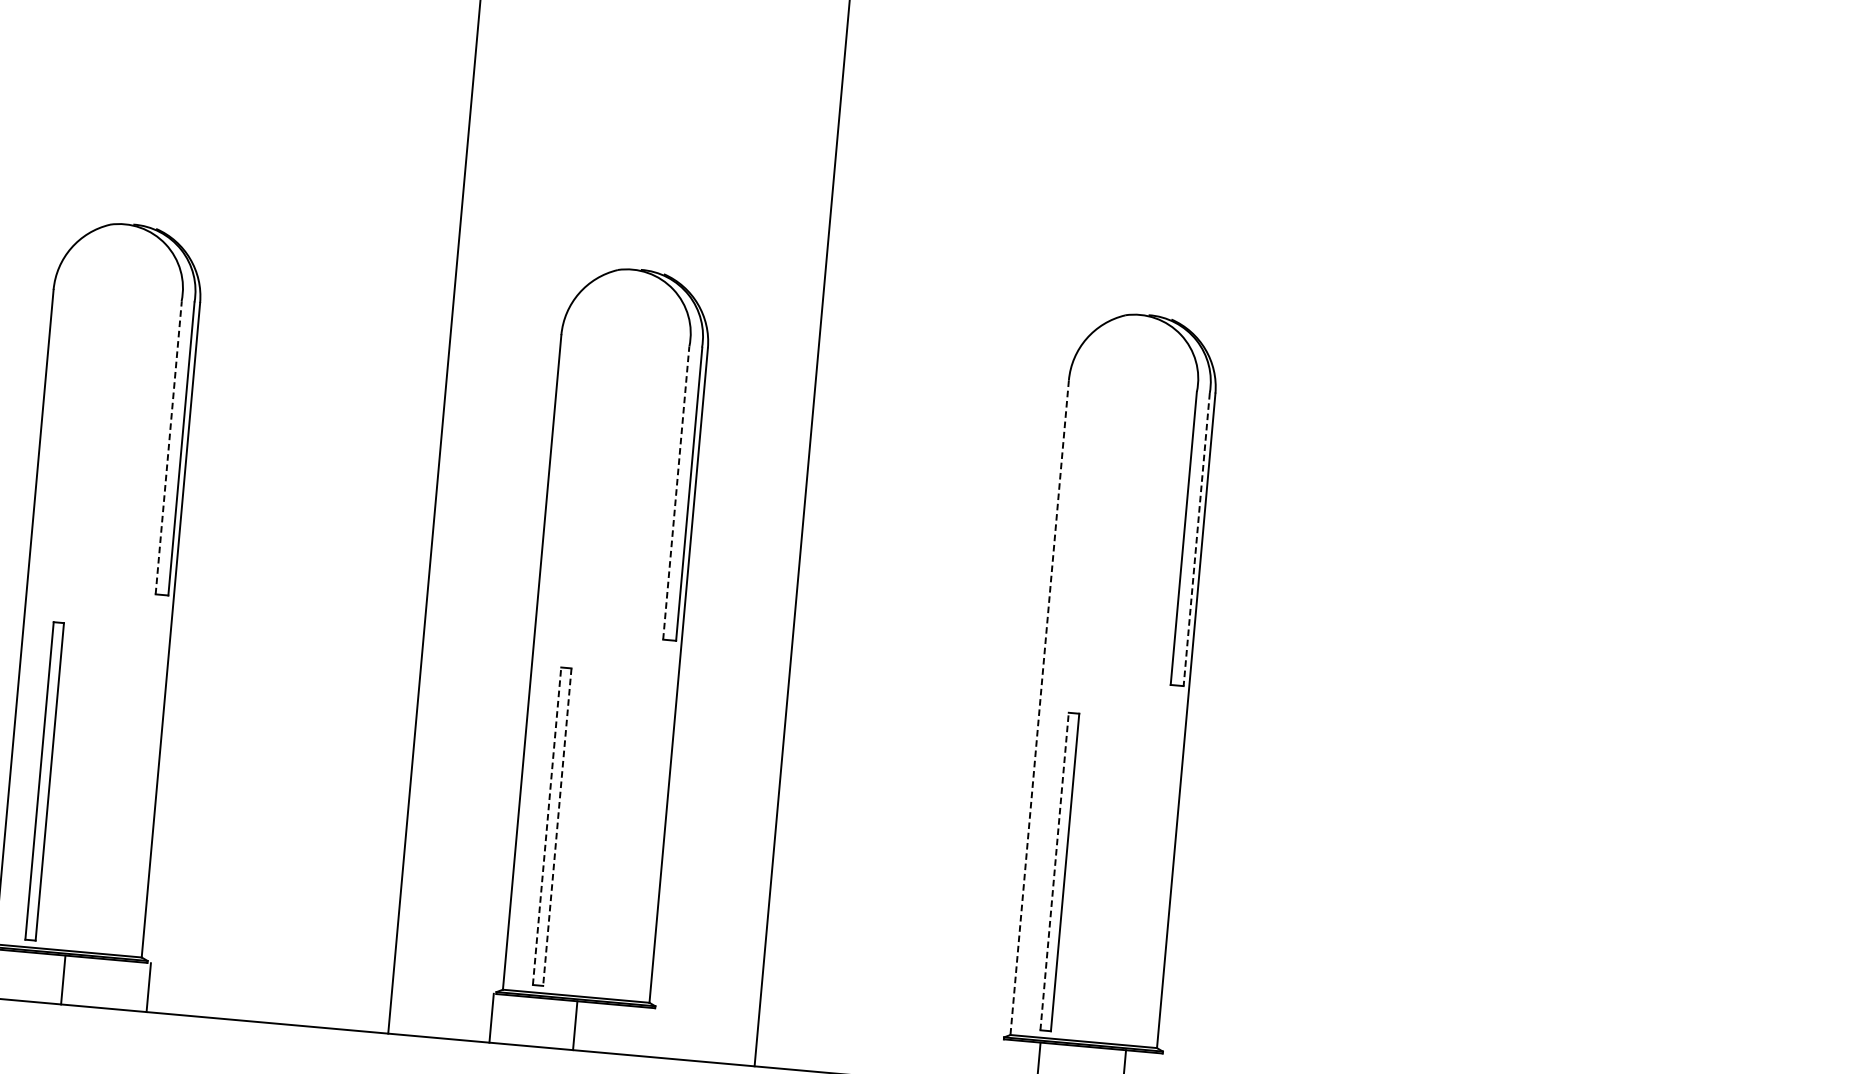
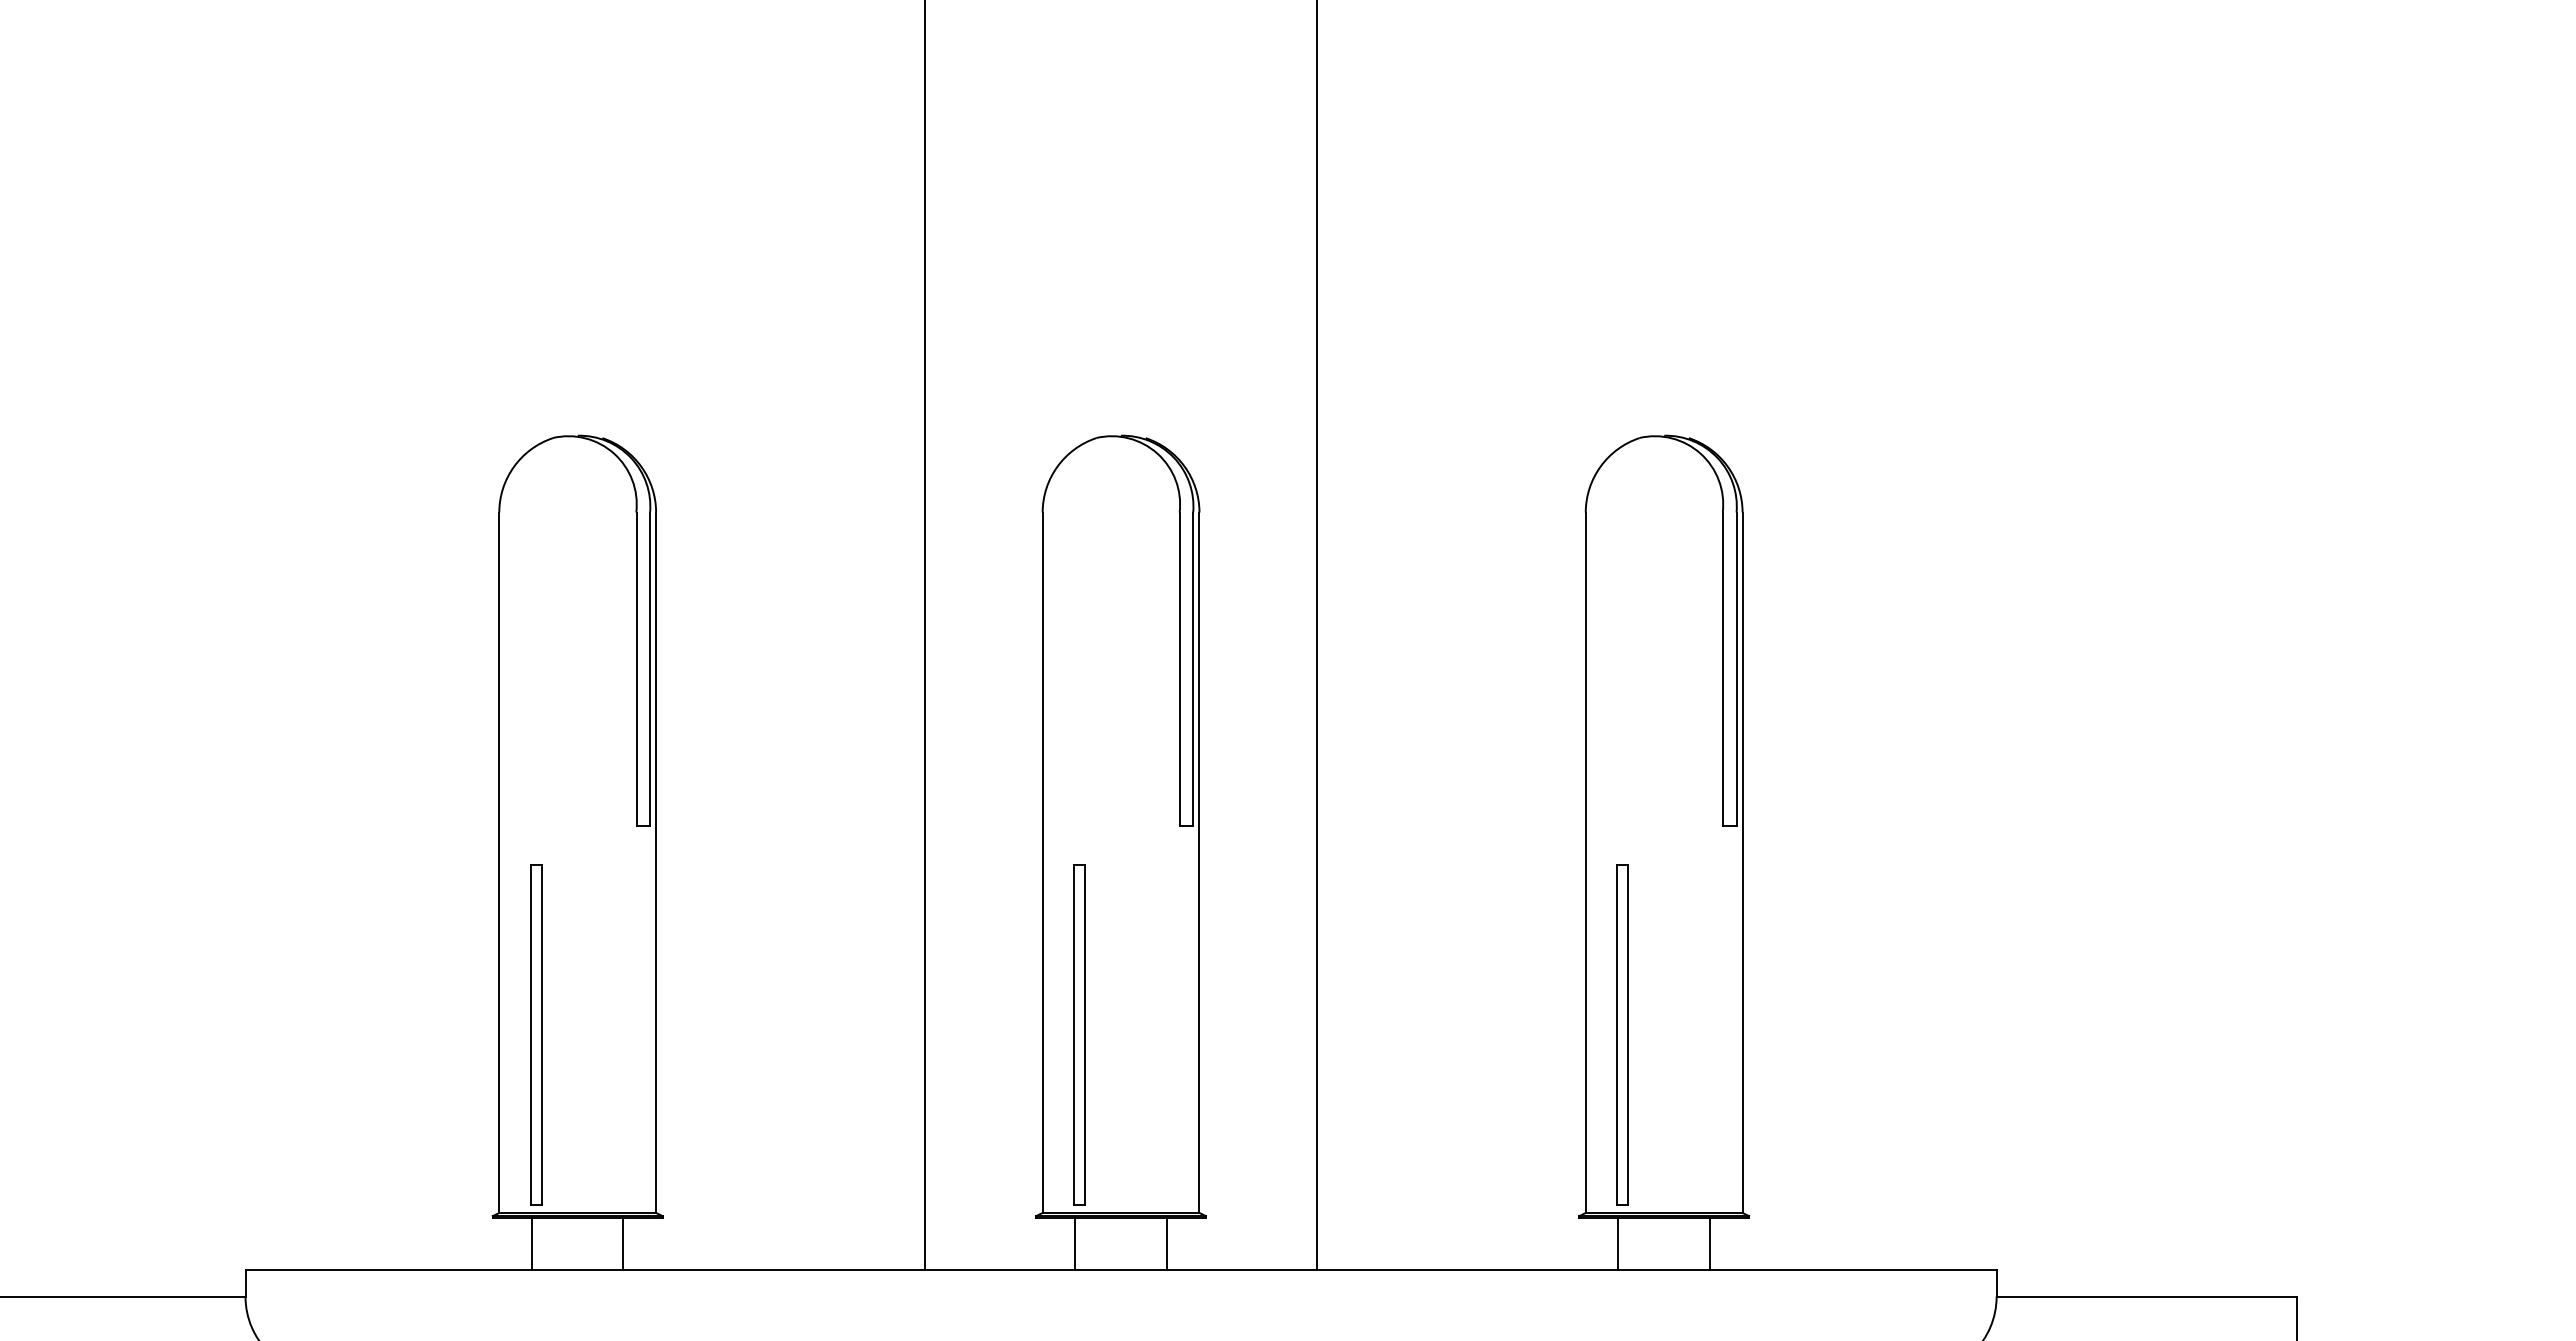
line: (168, 447) -> (636, 669), dashed -> solid
line: (676, 493) -> (1179, 669), dashed -> solid
line: (1196, 539) -> (1736, 669), dashed -> solid
line: (1039, 708) -> (1585, 863), dashed -> solid
line: (547, 826) -> (1074, 1035), dashed -> solid
line: (557, 827) -> (1085, 1035), dashed -> solid
line: (1054, 871) -> (1617, 1035), dashed -> solid
line: (62, 980) -> (531, 1244), moved
line: (148, 987) -> (623, 1244), moved
line: (491, 1018) -> (1075, 1244), moved
line: (574, 1025) -> (1166, 1244), moved

